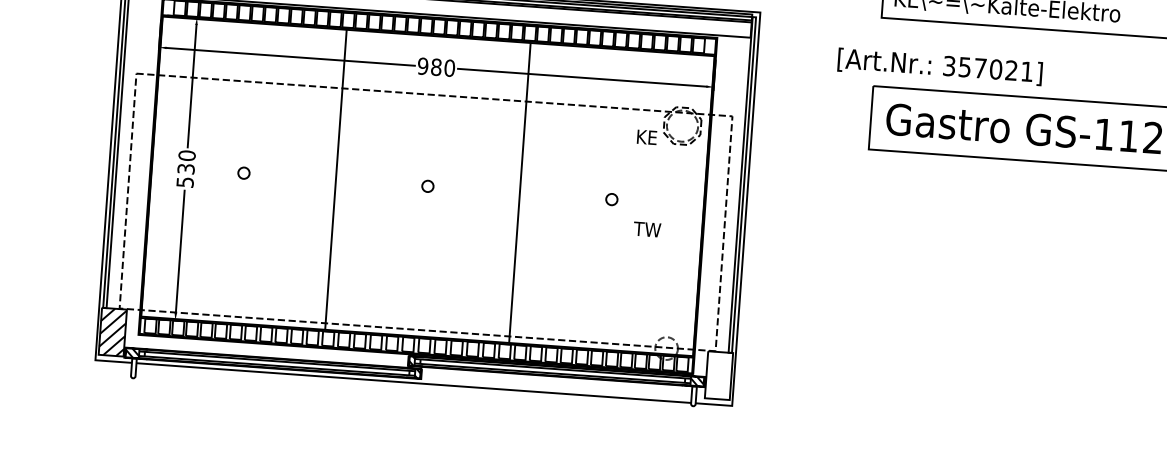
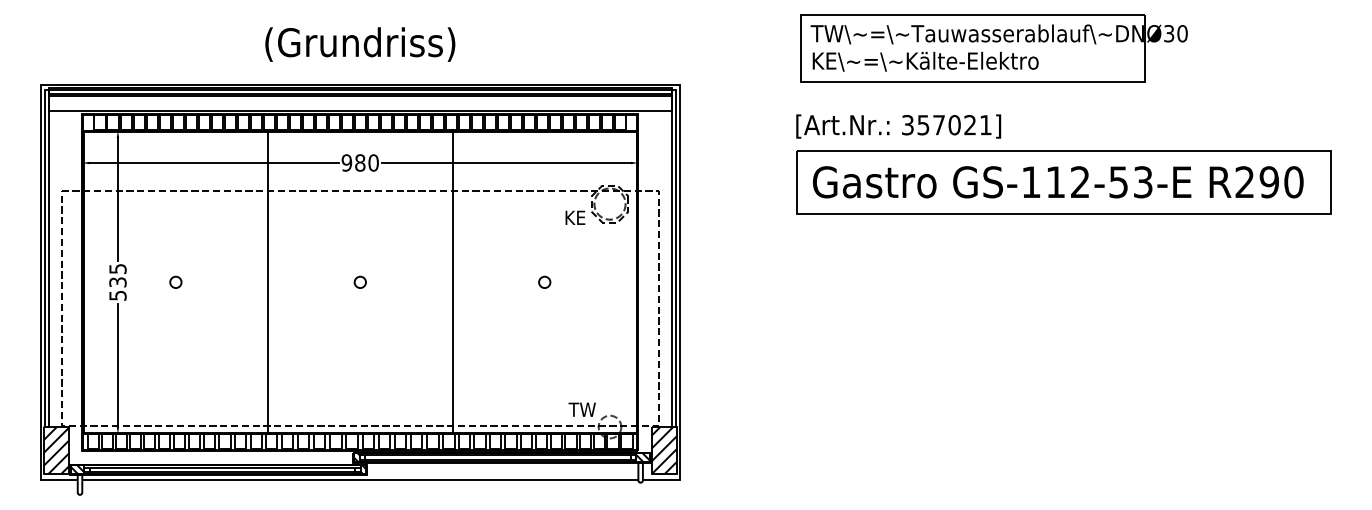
text: (939, 66) -> (898, 126), moved
text: (186, 155) -> (117, 268), 530 -> 535
text: (646, 229) -> (581, 409), moved
hatch: (718, 374) -> (663, 449), added

